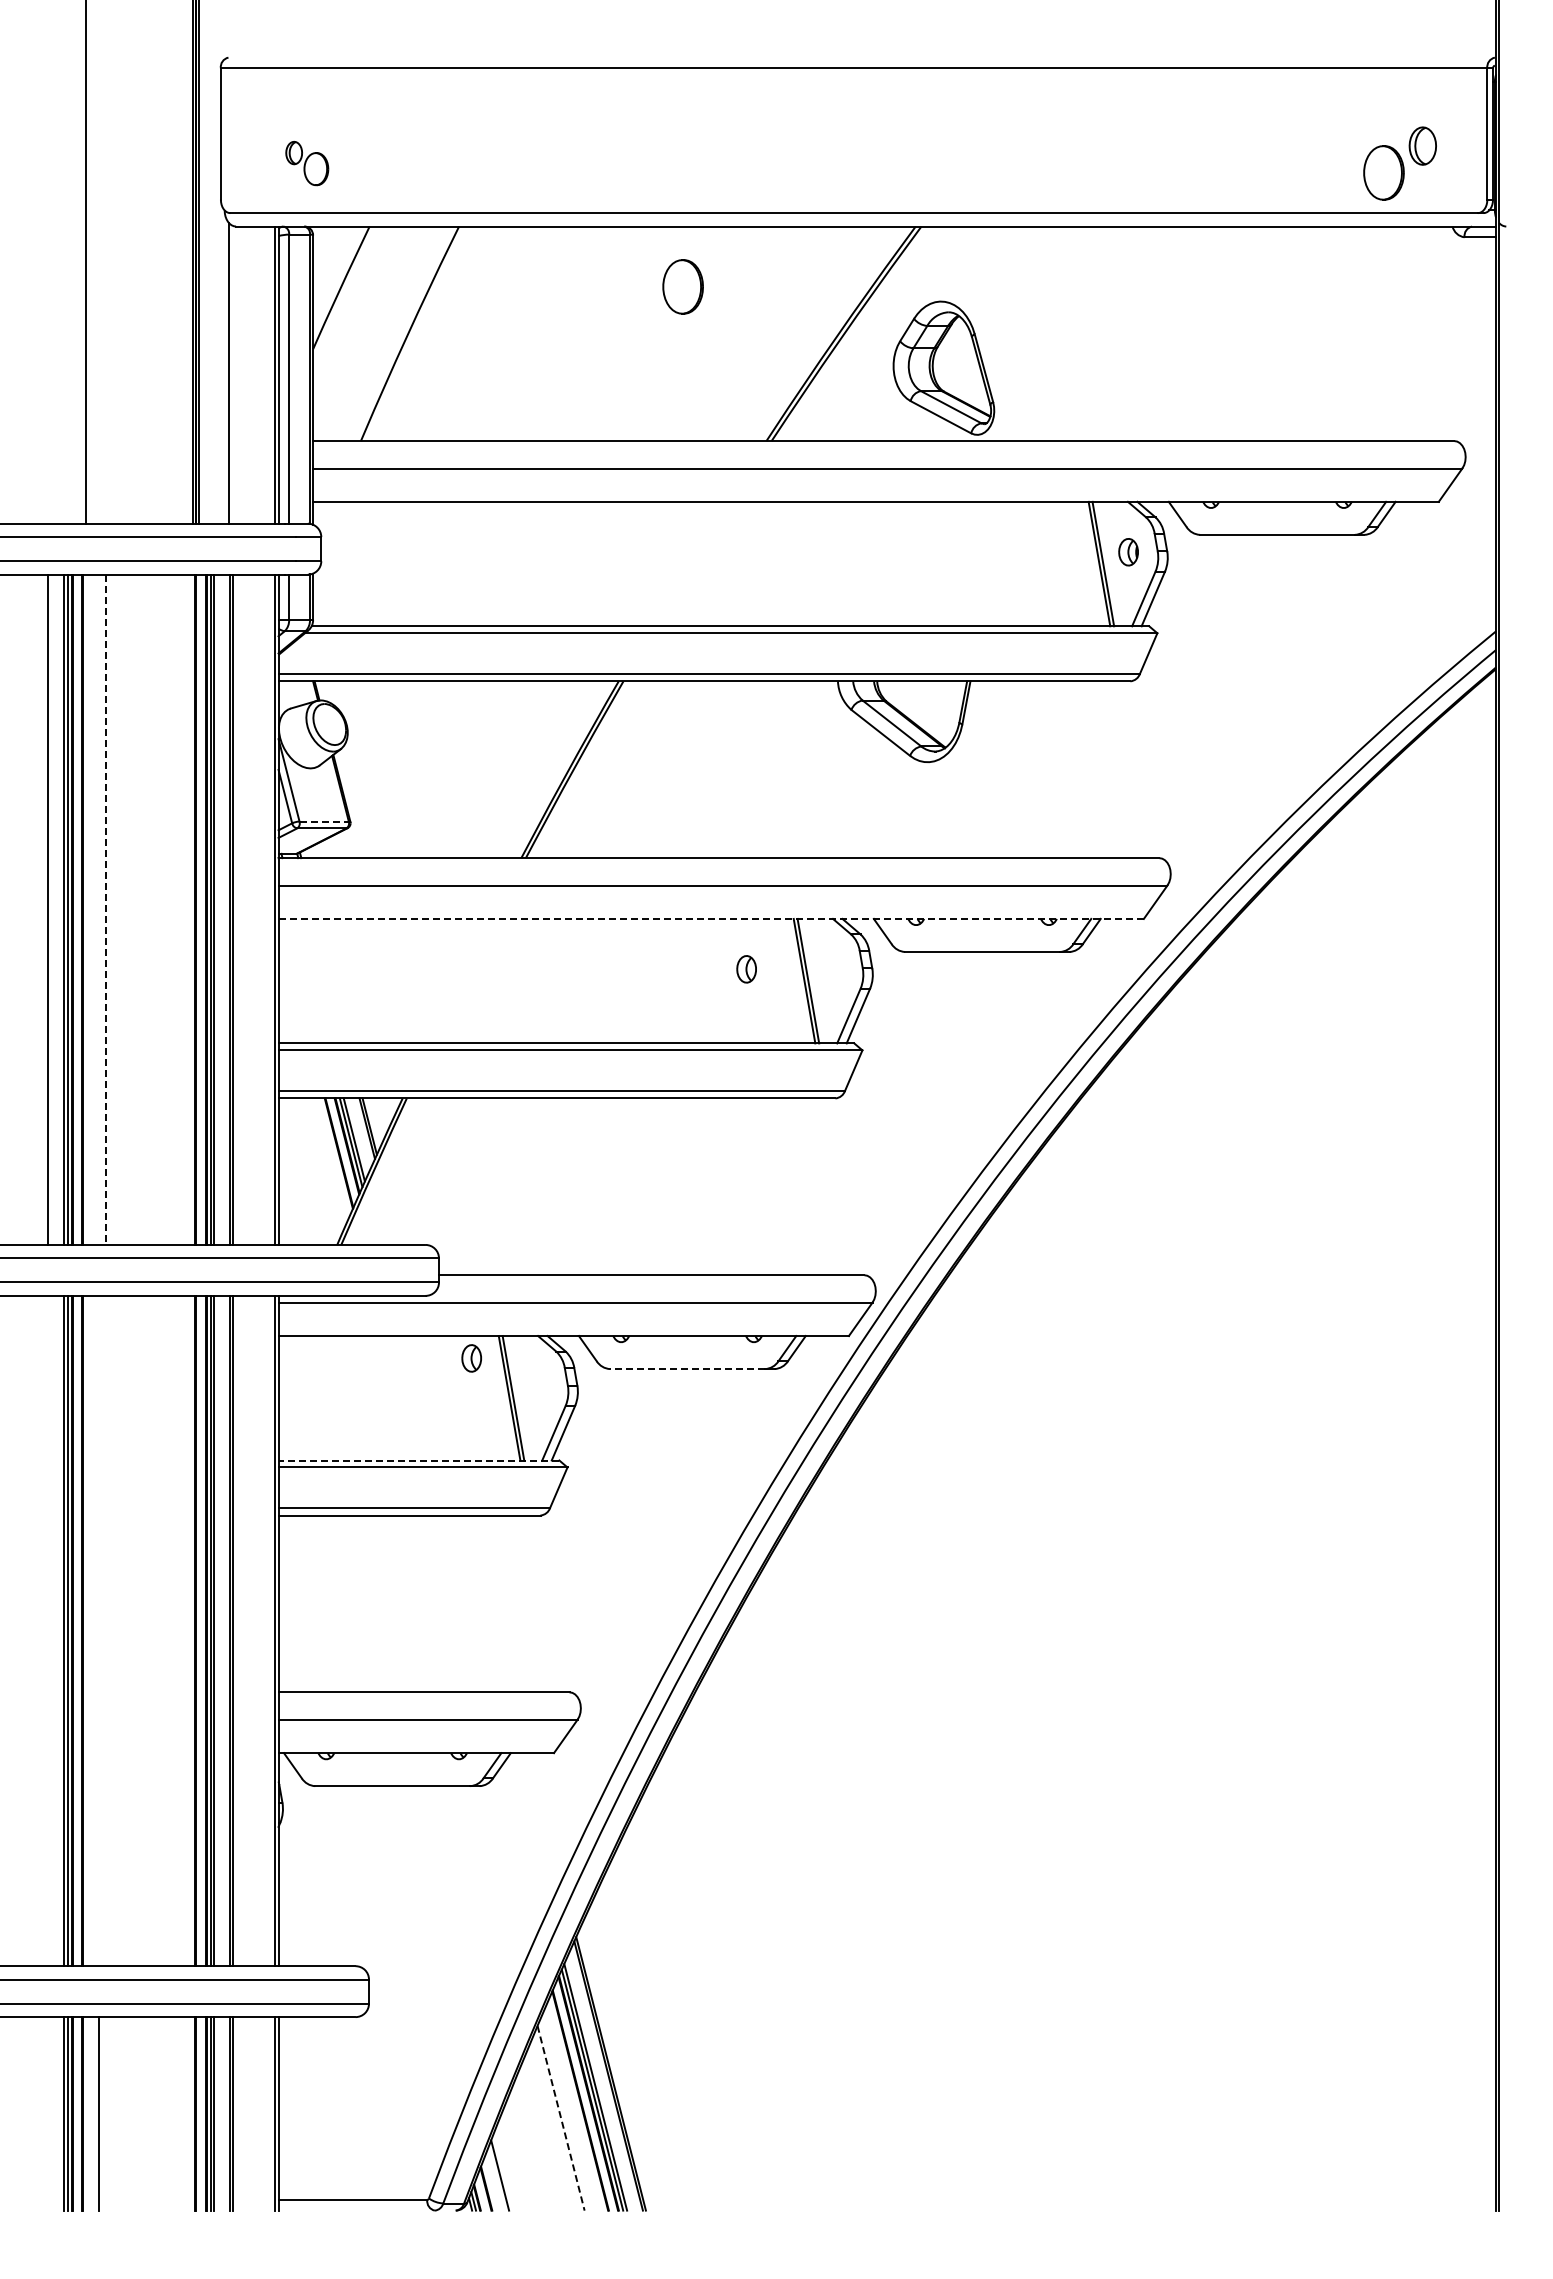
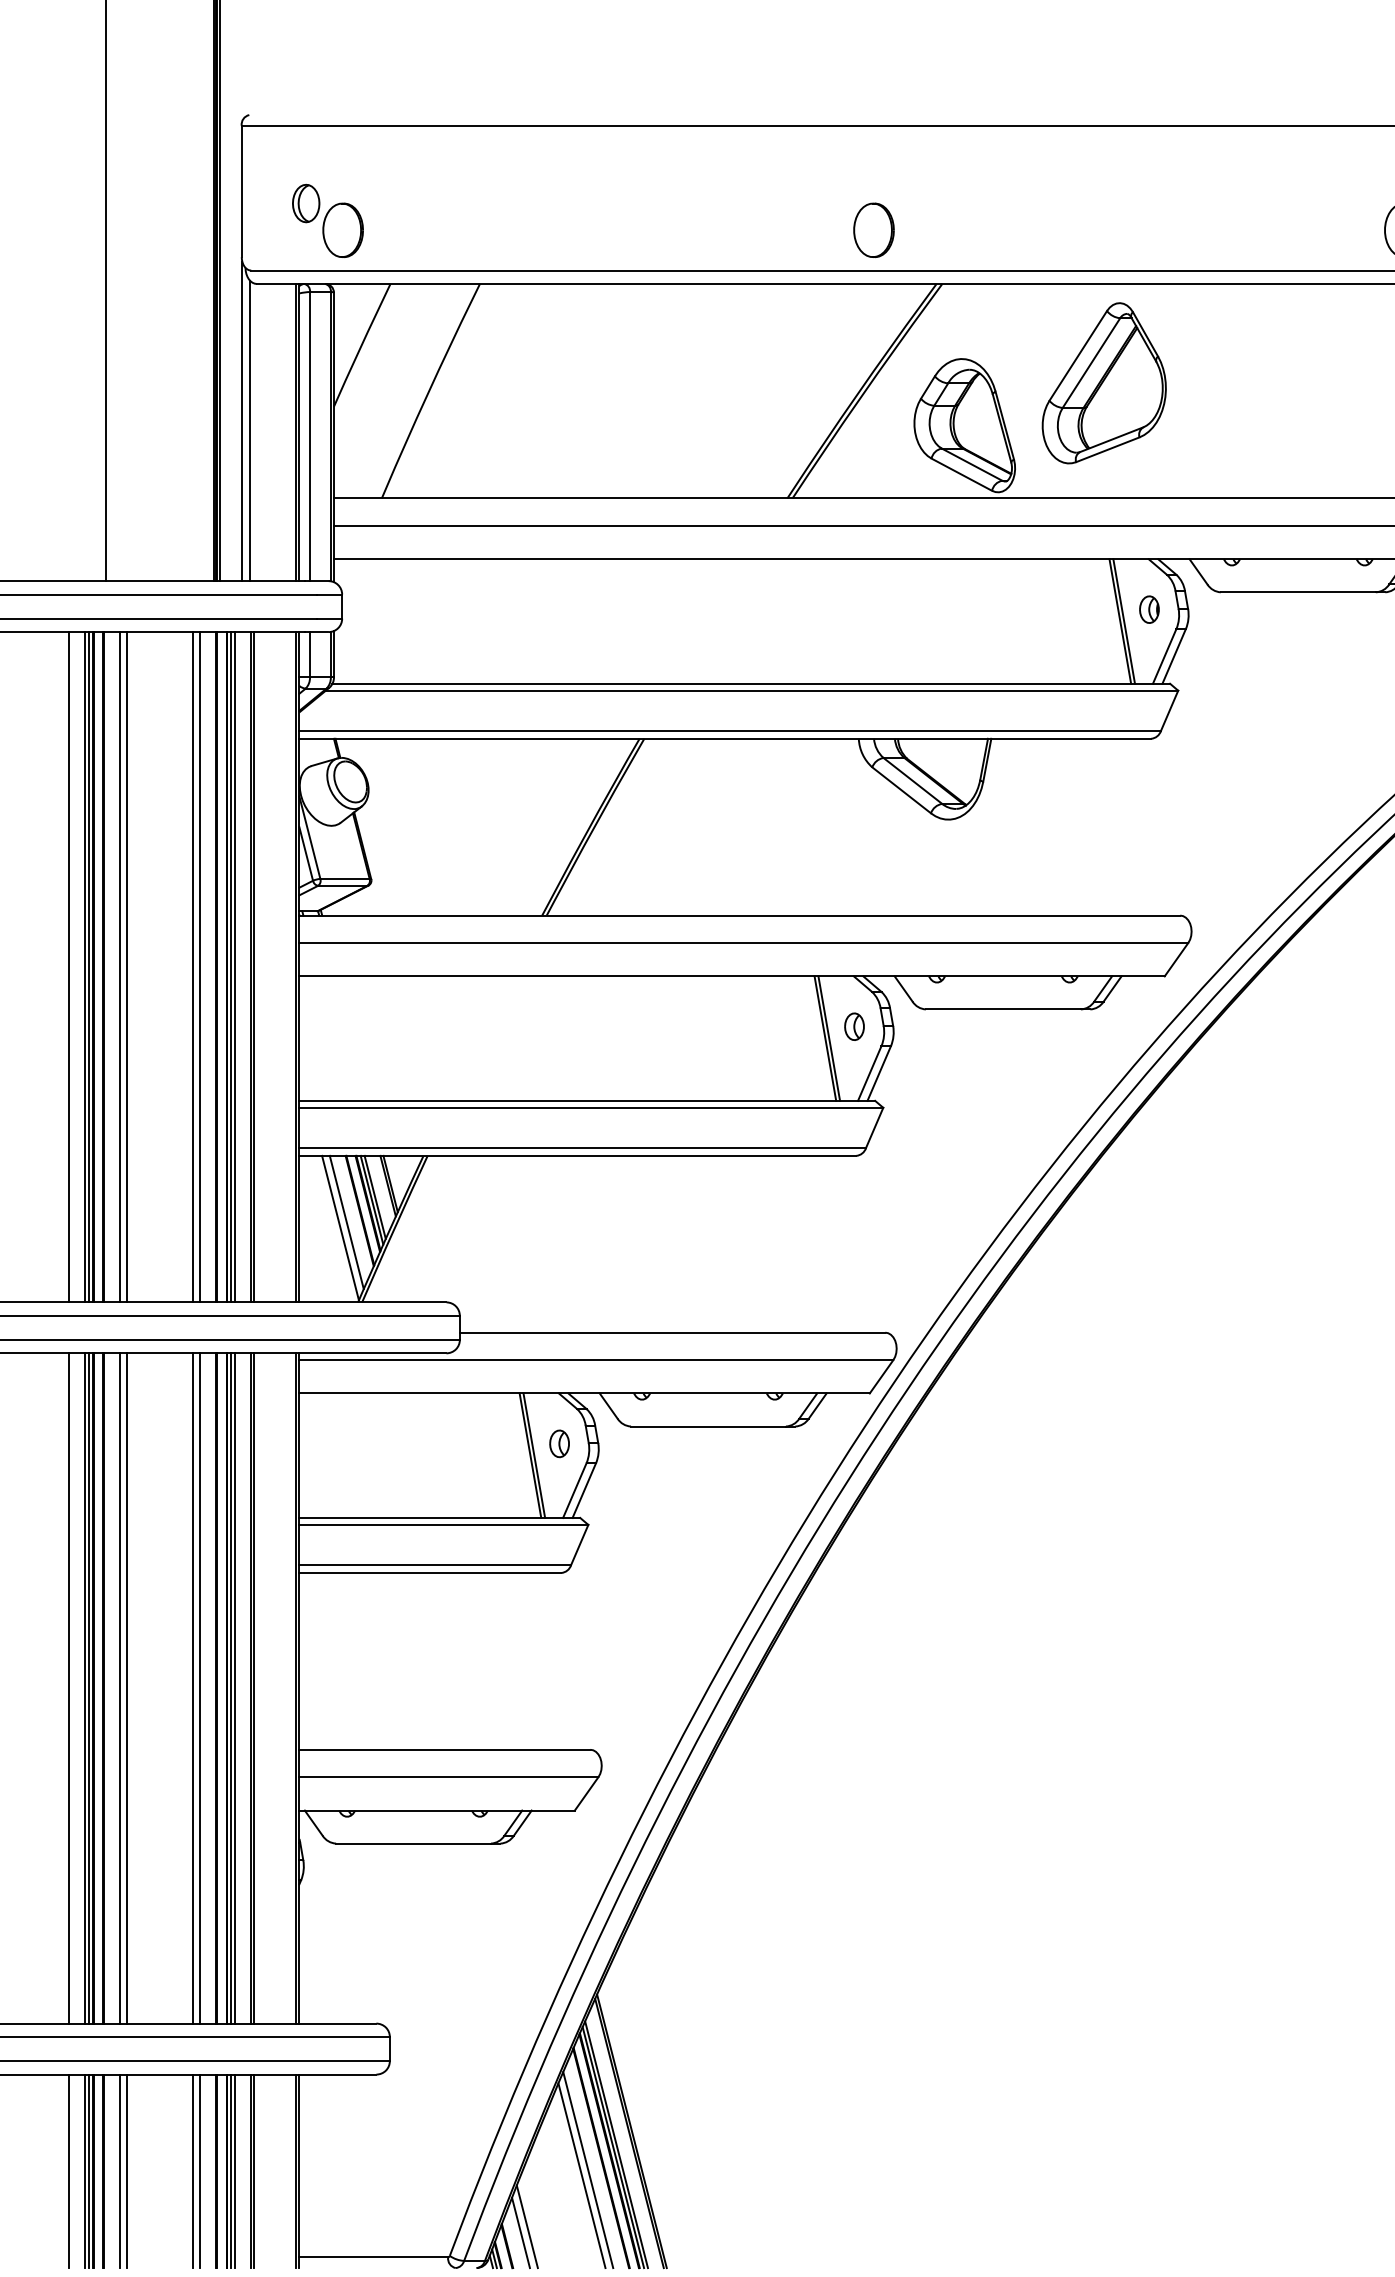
part: (307, 163) -> (328, 220), size x1.67
part: (682, 286) -> (873, 229), moved
part: (1083, 325) -> (1104, 382), added
line: (221, 363) -> (242, 420), added
line: (324, 821) -> (345, 878), dashed -> solid
line: (98, 909) -> (119, 966), added
line: (171, 909) -> (192, 966), added
line: (179, 909) -> (200, 966), added
line: (106, 910) -> (127, 967), dashed -> solid
line: (711, 918) -> (732, 975), dashed -> solid
part: (746, 969) -> (854, 1026), moved
line: (325, 1164) -> (346, 1221), added
line: (319, 1170) -> (340, 1227), added
part: (471, 1358) -> (559, 1443), moved
line: (687, 1369) -> (708, 1426), dashed -> solid
line: (418, 1460) -> (439, 1517), dashed -> solid
line: (48, 1630) -> (69, 1687), added
line: (98, 1630) -> (119, 1687), added
line: (106, 1630) -> (127, 1687), added
line: (171, 1630) -> (192, 1687), added
line: (179, 1630) -> (200, 1687), added
line: (567, 2112) -> (588, 2169), added
line: (48, 2113) -> (69, 2170), added
line: (106, 2113) -> (127, 2170), added
line: (171, 2113) -> (192, 2170), added
line: (179, 2113) -> (200, 2170), added
line: (561, 2118) -> (582, 2175), dashed -> solid
line: (506, 2169) -> (527, 2226), added

